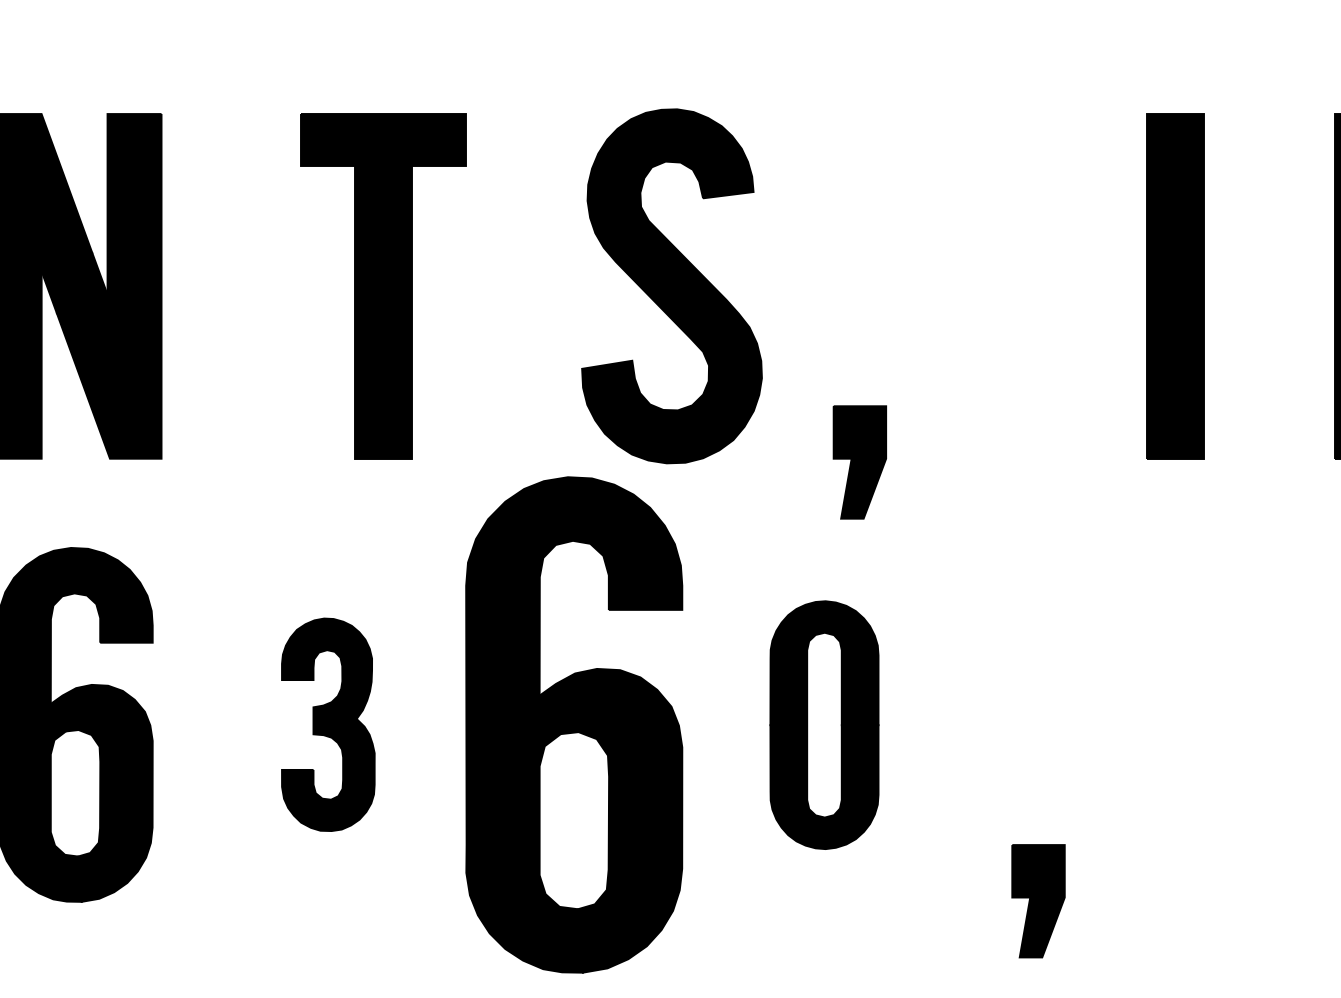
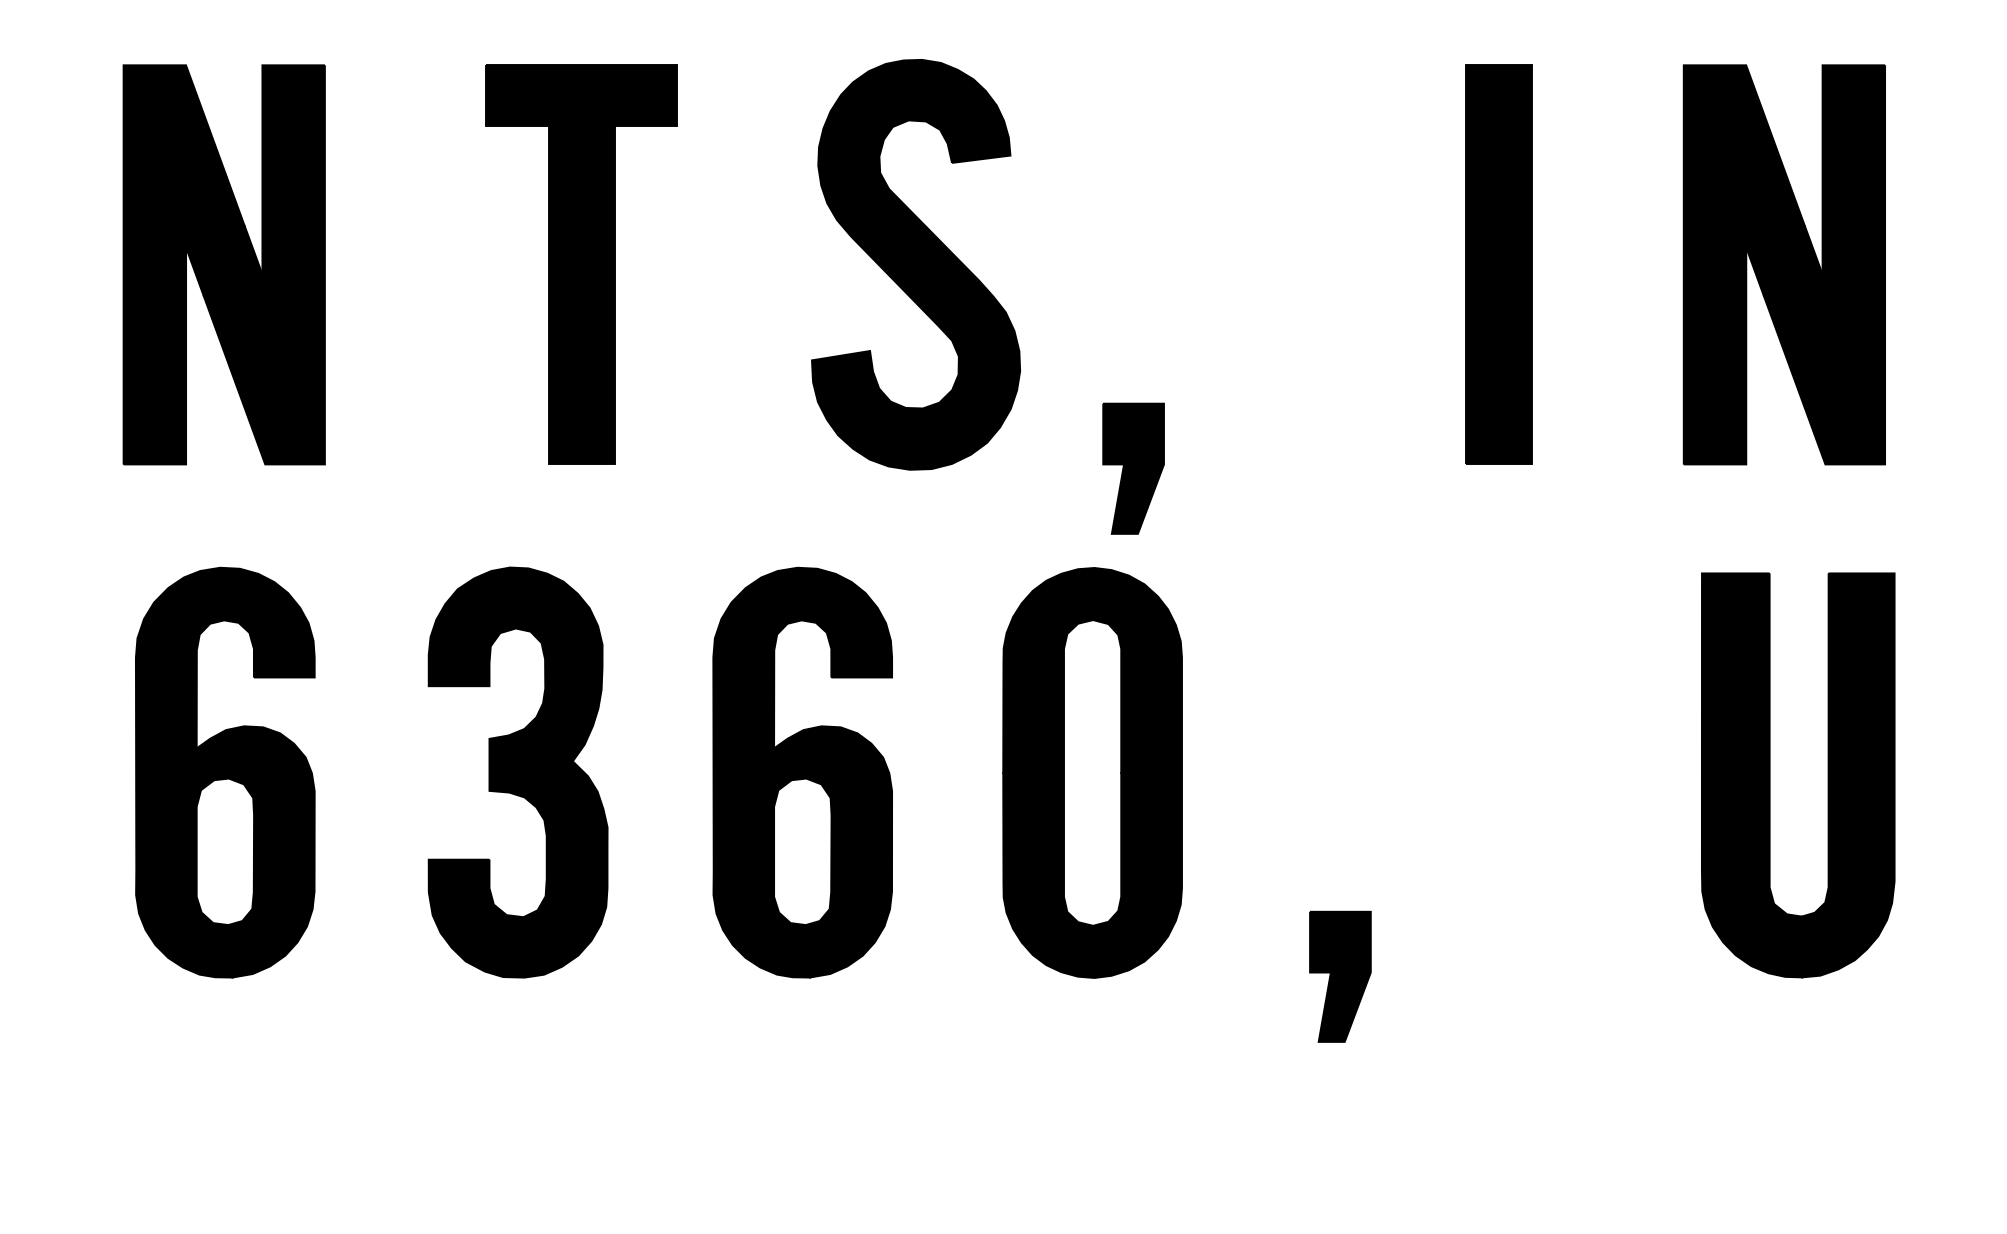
part: (327, 724) -> (517, 772), size x1.67
part: (573, 724) -> (802, 772), size x0.71
part: (824, 724) -> (1092, 772), size x1.43

